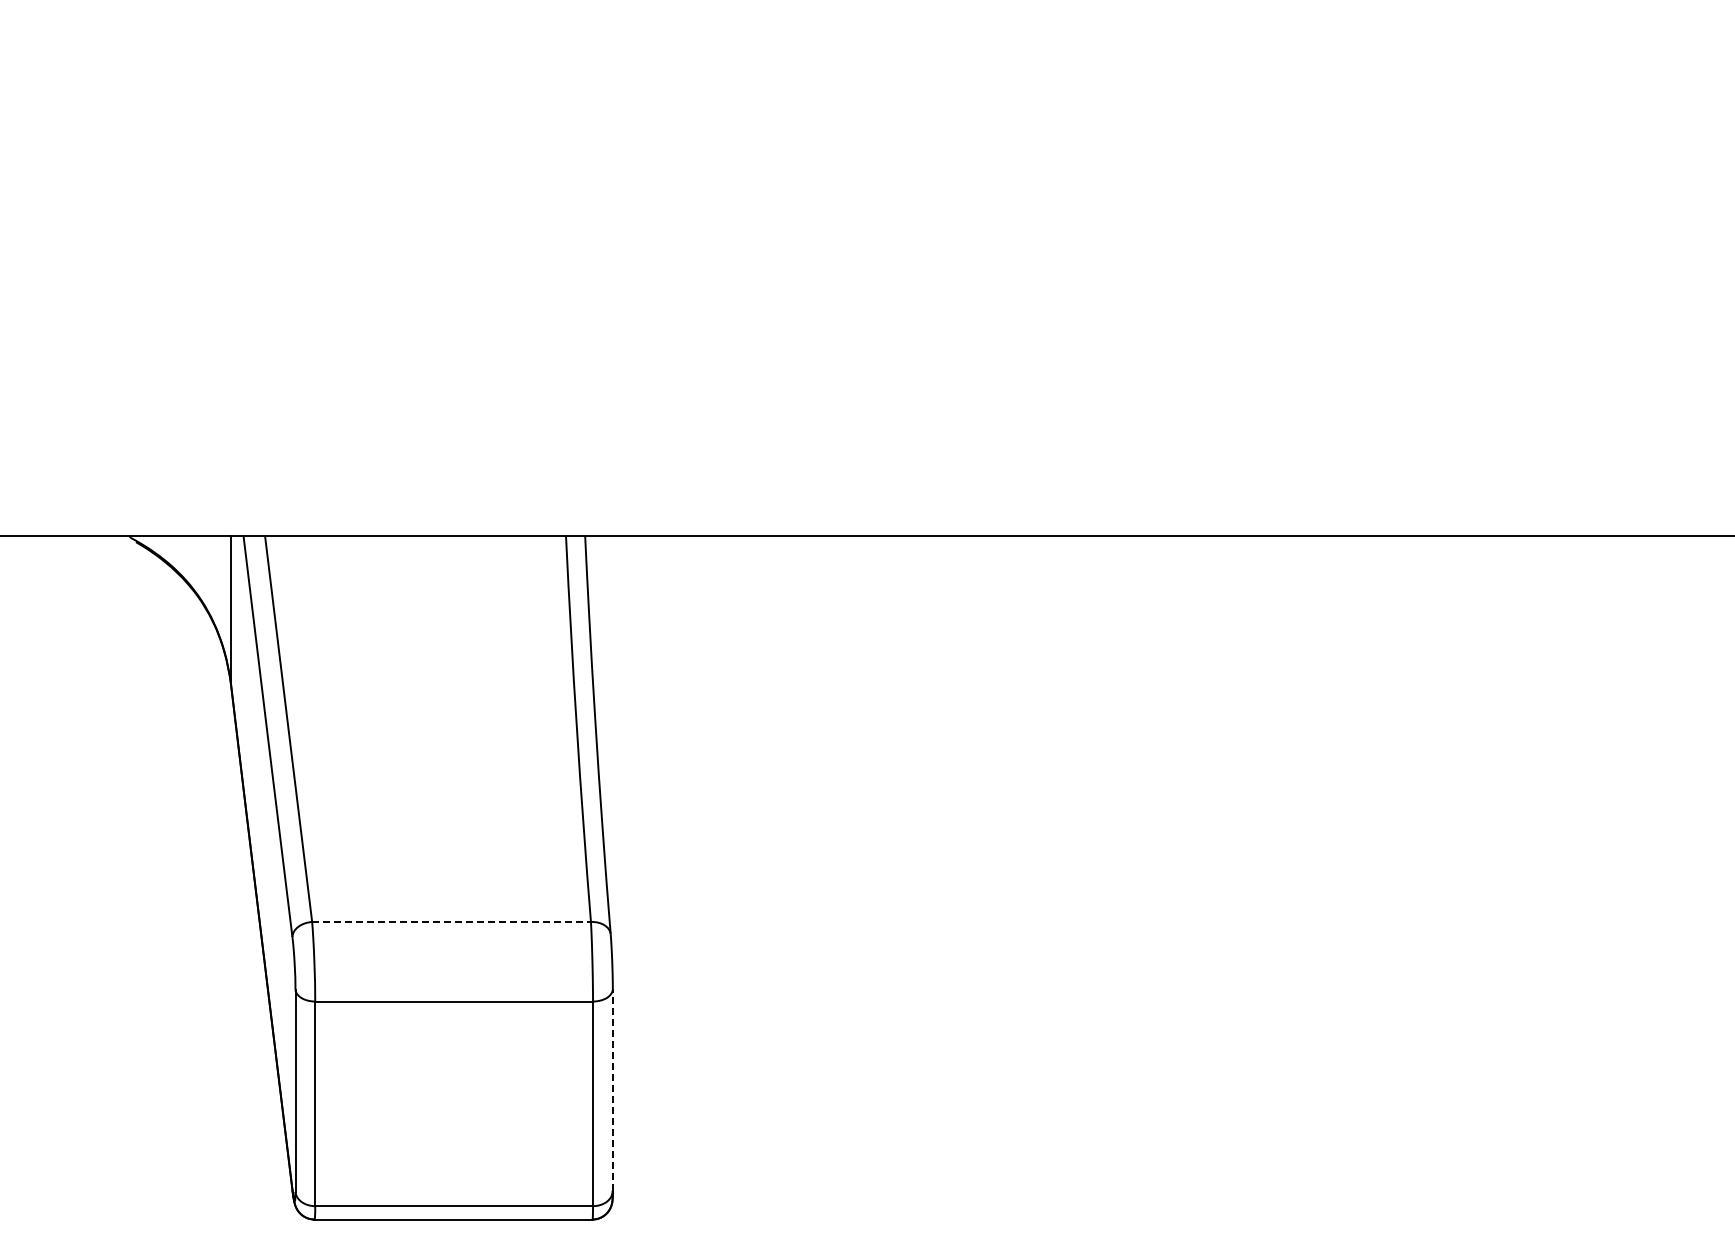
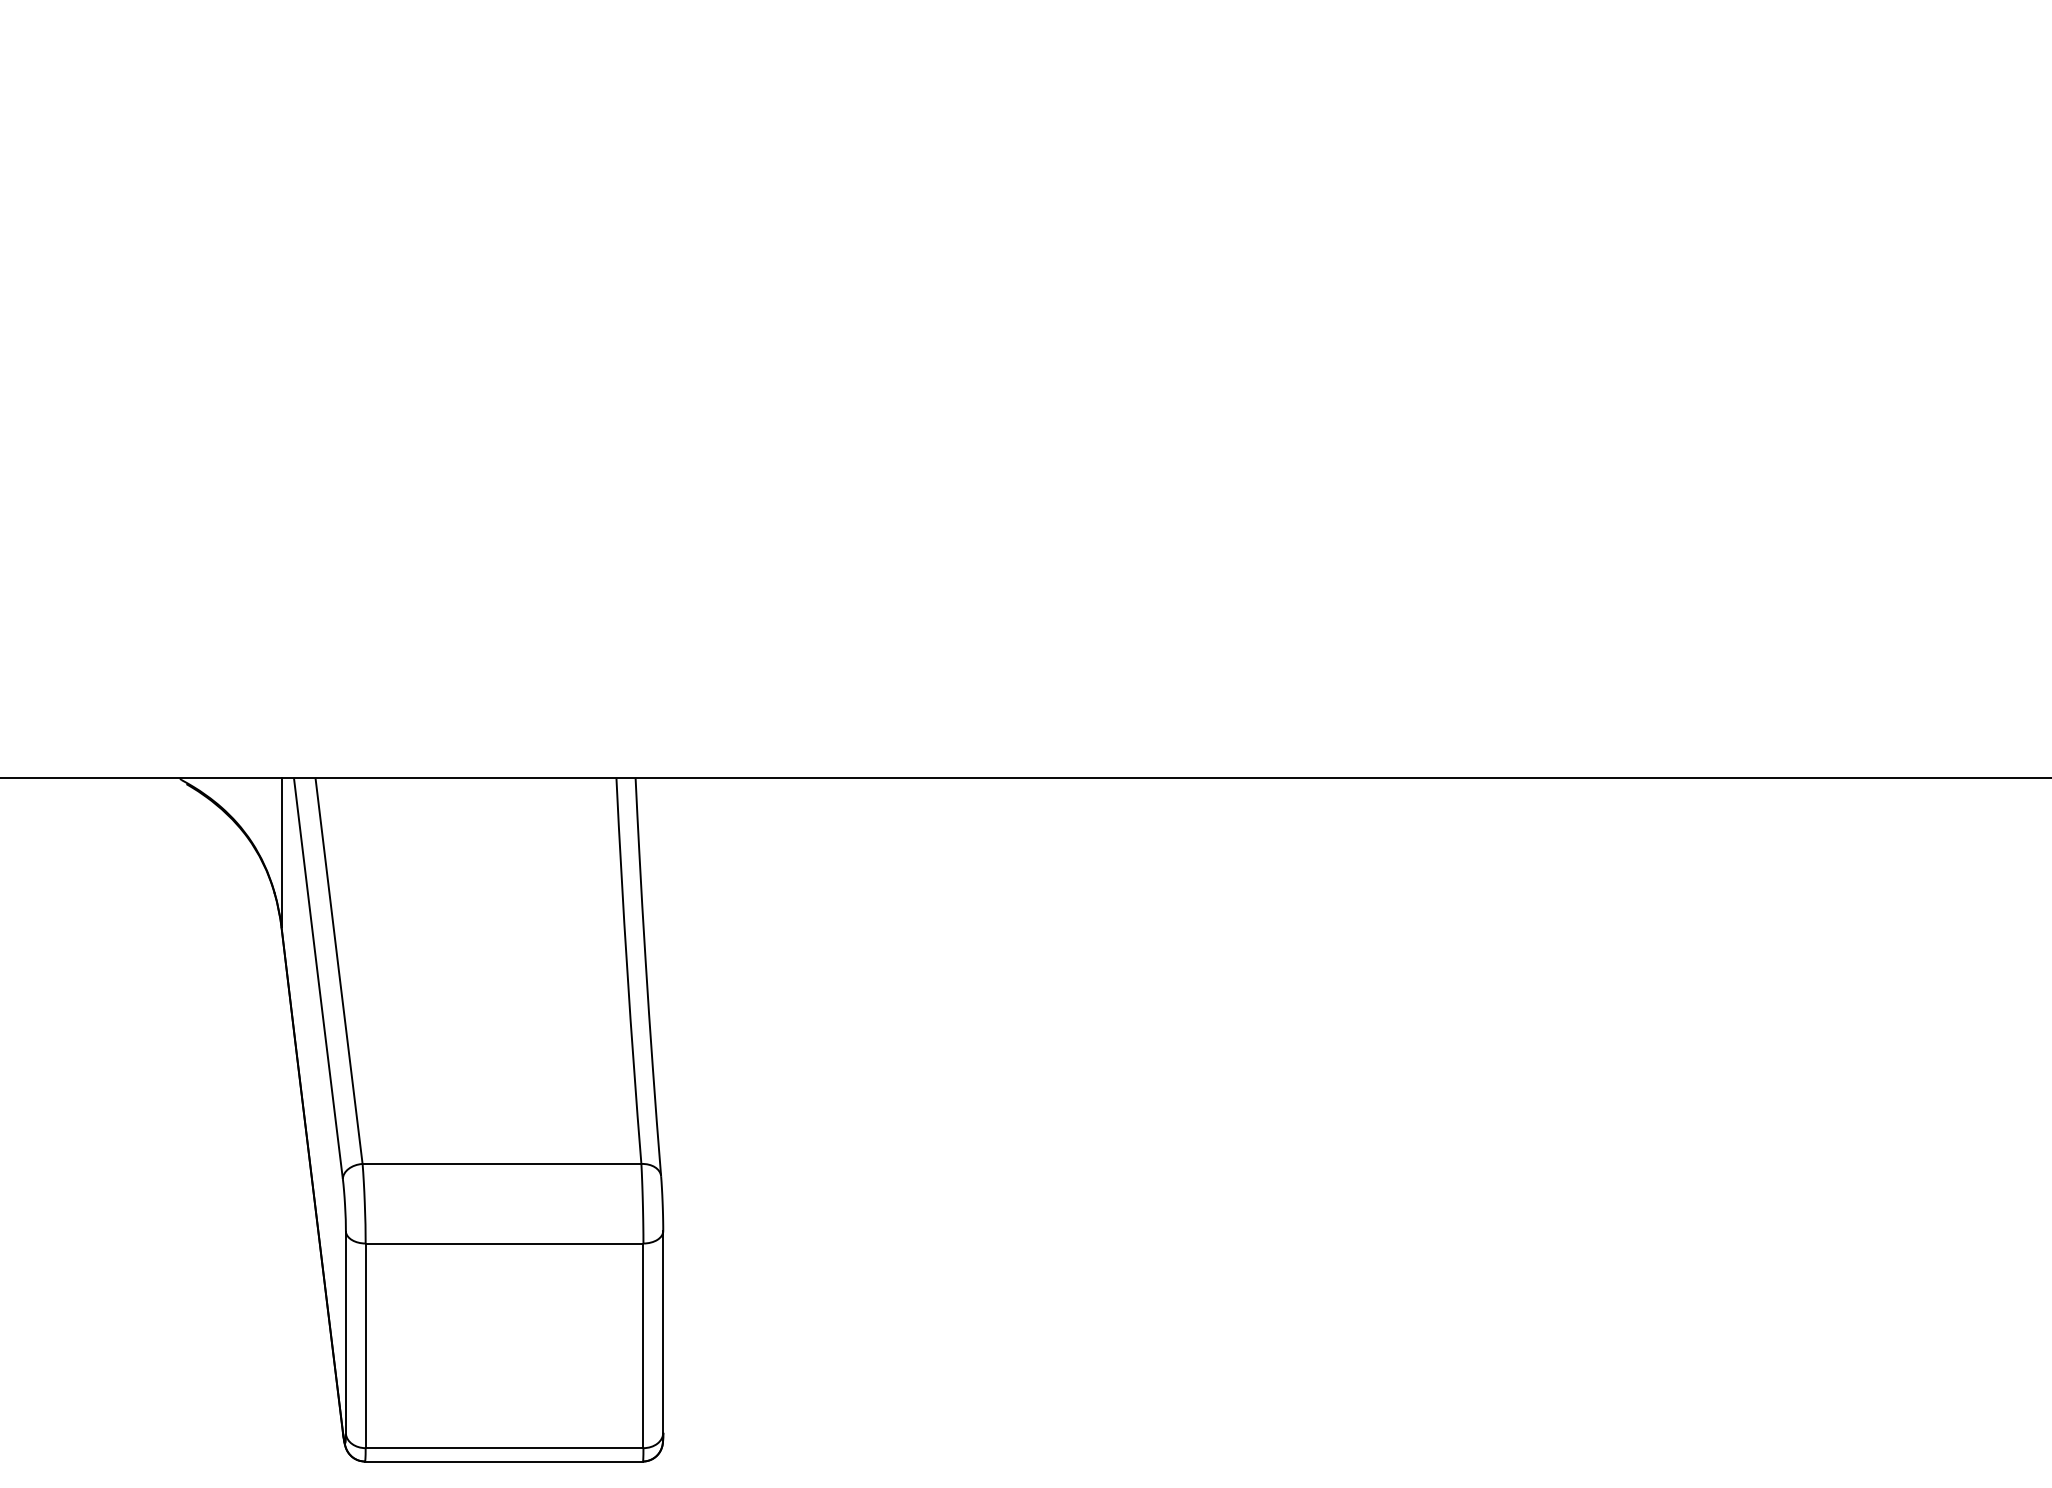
line: (452, 921) -> (502, 1163), dashed -> solid
line: (613, 1089) -> (663, 1331), dashed -> solid

